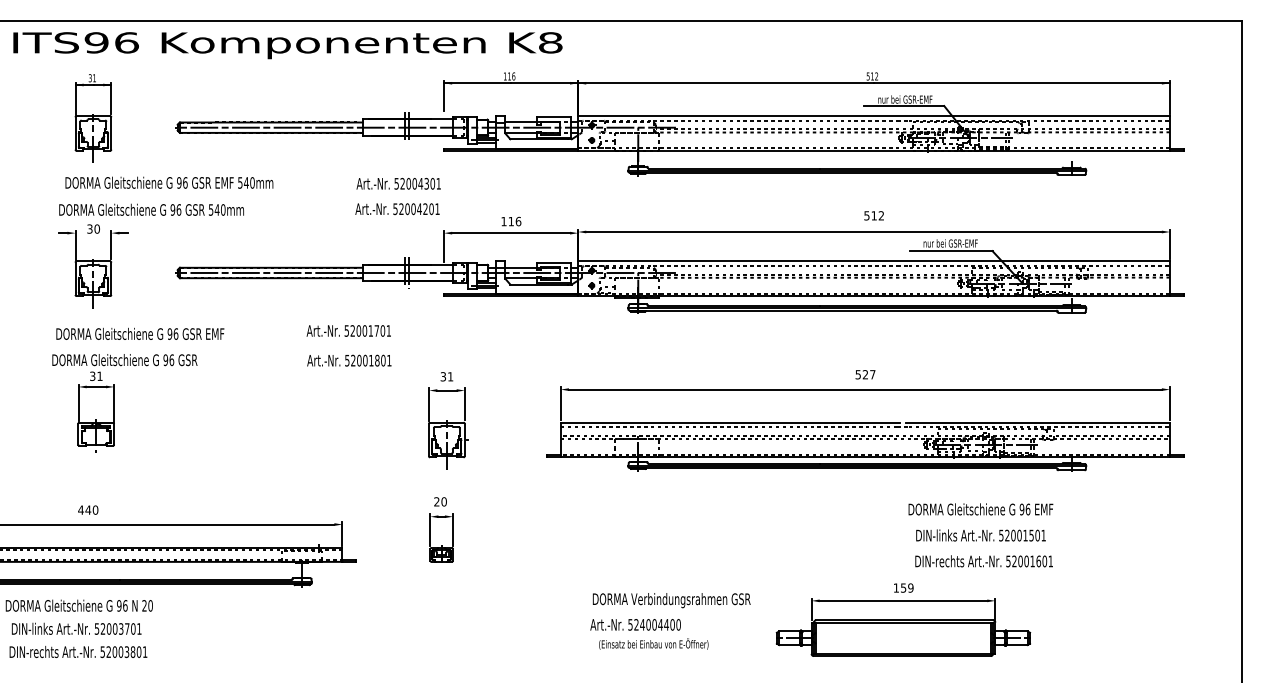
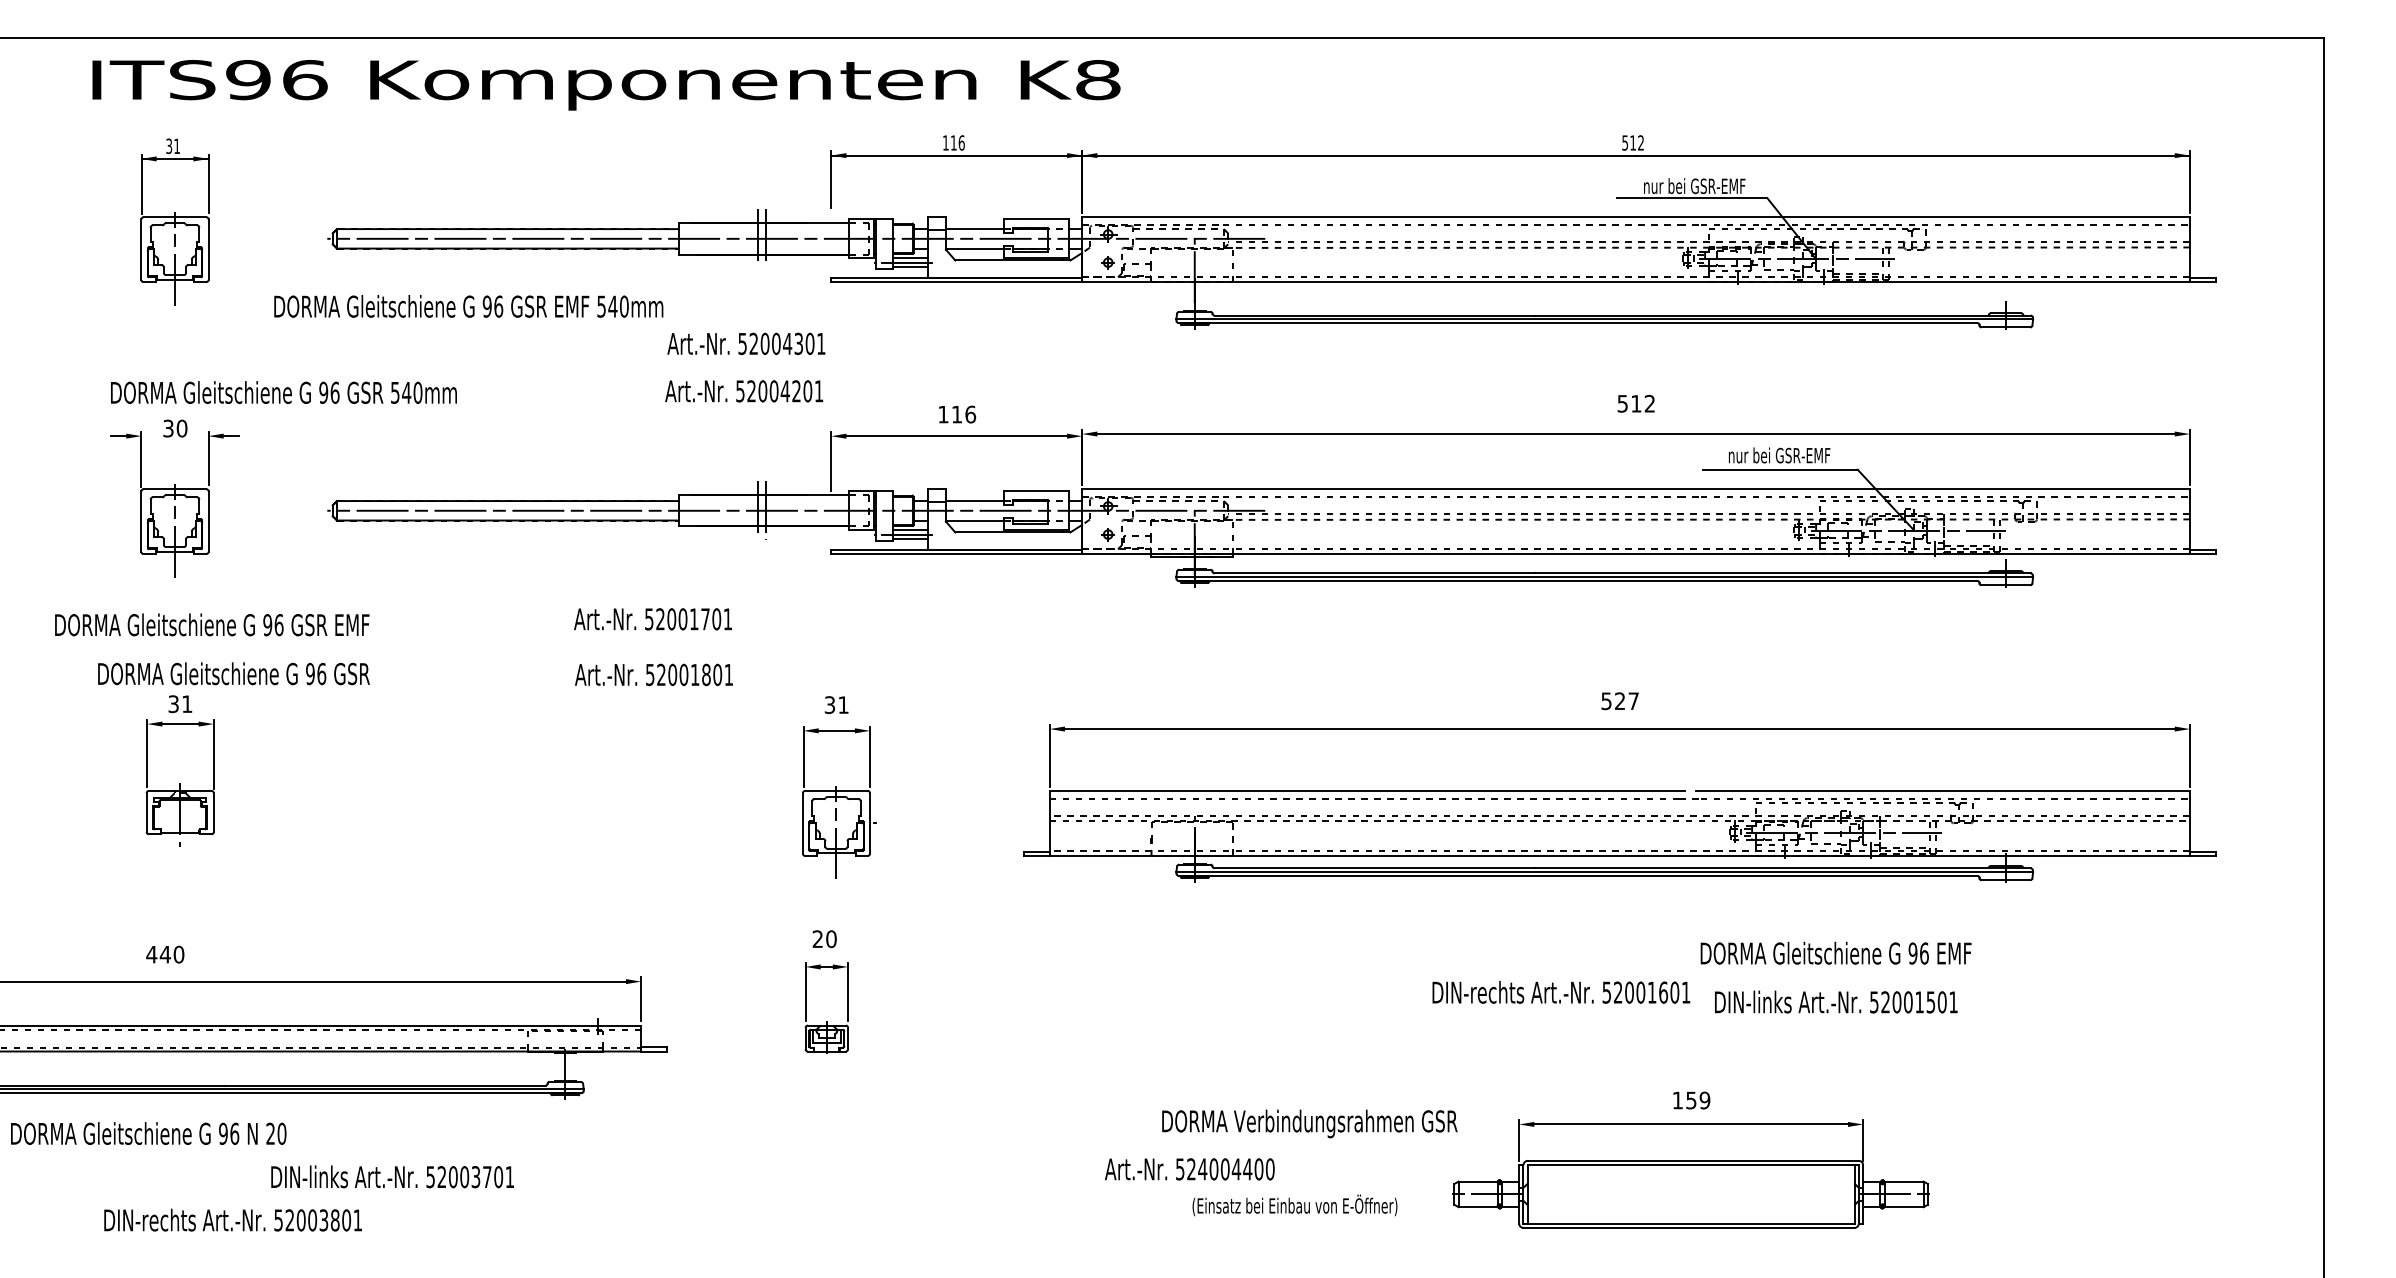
text: (287, 45) -> (605, 84), moved
text: (169, 182) -> (468, 305), moved
text: (140, 333) -> (212, 624), moved
text: (983, 561) -> (1560, 992), moved
text: (671, 600) -> (1309, 1123), moved
text: (76, 628) -> (392, 1176), moved
text: (653, 643) -> (1294, 1204), moved
text: (78, 651) -> (233, 1219), moved

